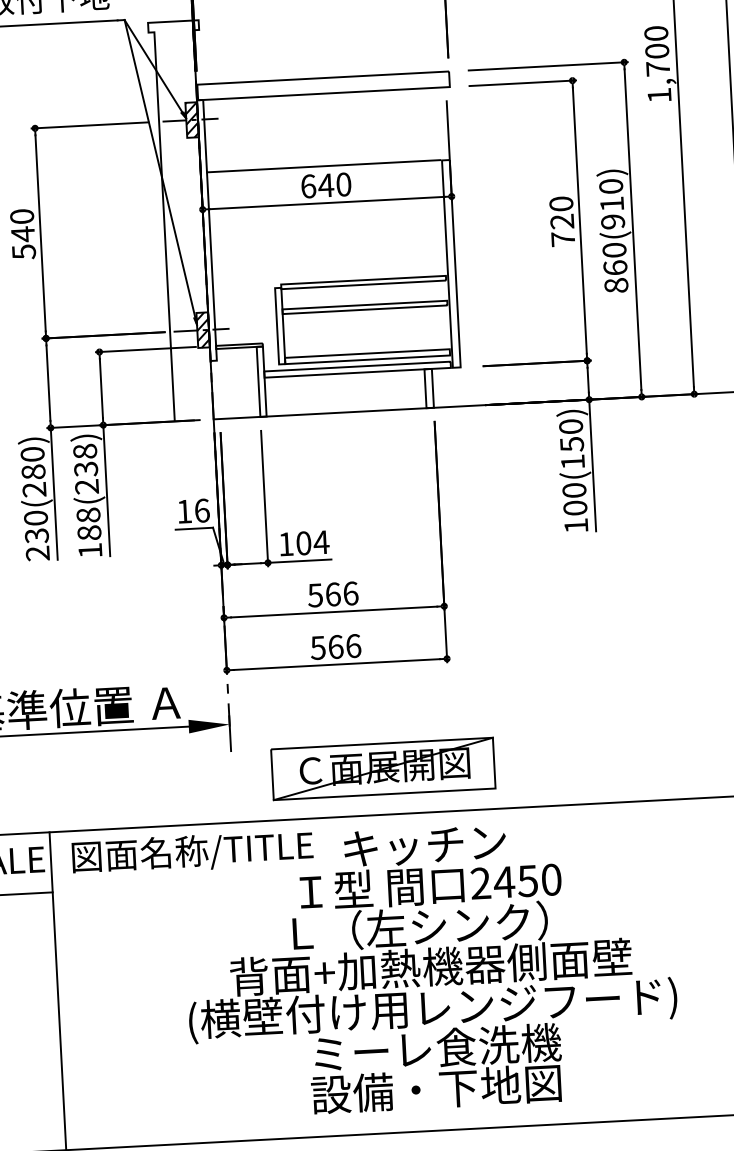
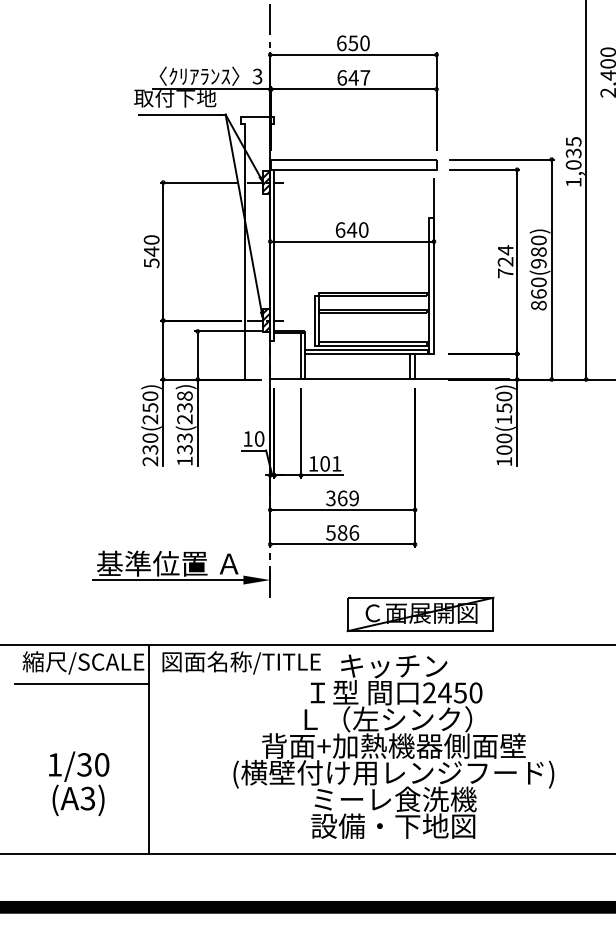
text: (656, 51) -> (573, 153), 1,700 -> 1,035
line: (322, 166) -> (350, 217), removed
text: (611, 203) -> (538, 251), 860(910) -> 860(980)
text: (561, 204) -> (505, 250), 720 -> 724
text: (33, 471) -> (150, 407), 230(280) -> 230(250)
text: (201, 509) -> (259, 438), 16 -> 10
text: (88, 523) -> (184, 443), 188(238) -> 133(238)
text: (321, 541) -> (336, 463), 104 -> 101
text: (333, 594) -> (342, 498), 566 -> 369
text: (335, 646) -> (342, 532), 566 -> 586
part: (383, 768) -> (420, 614), moved

